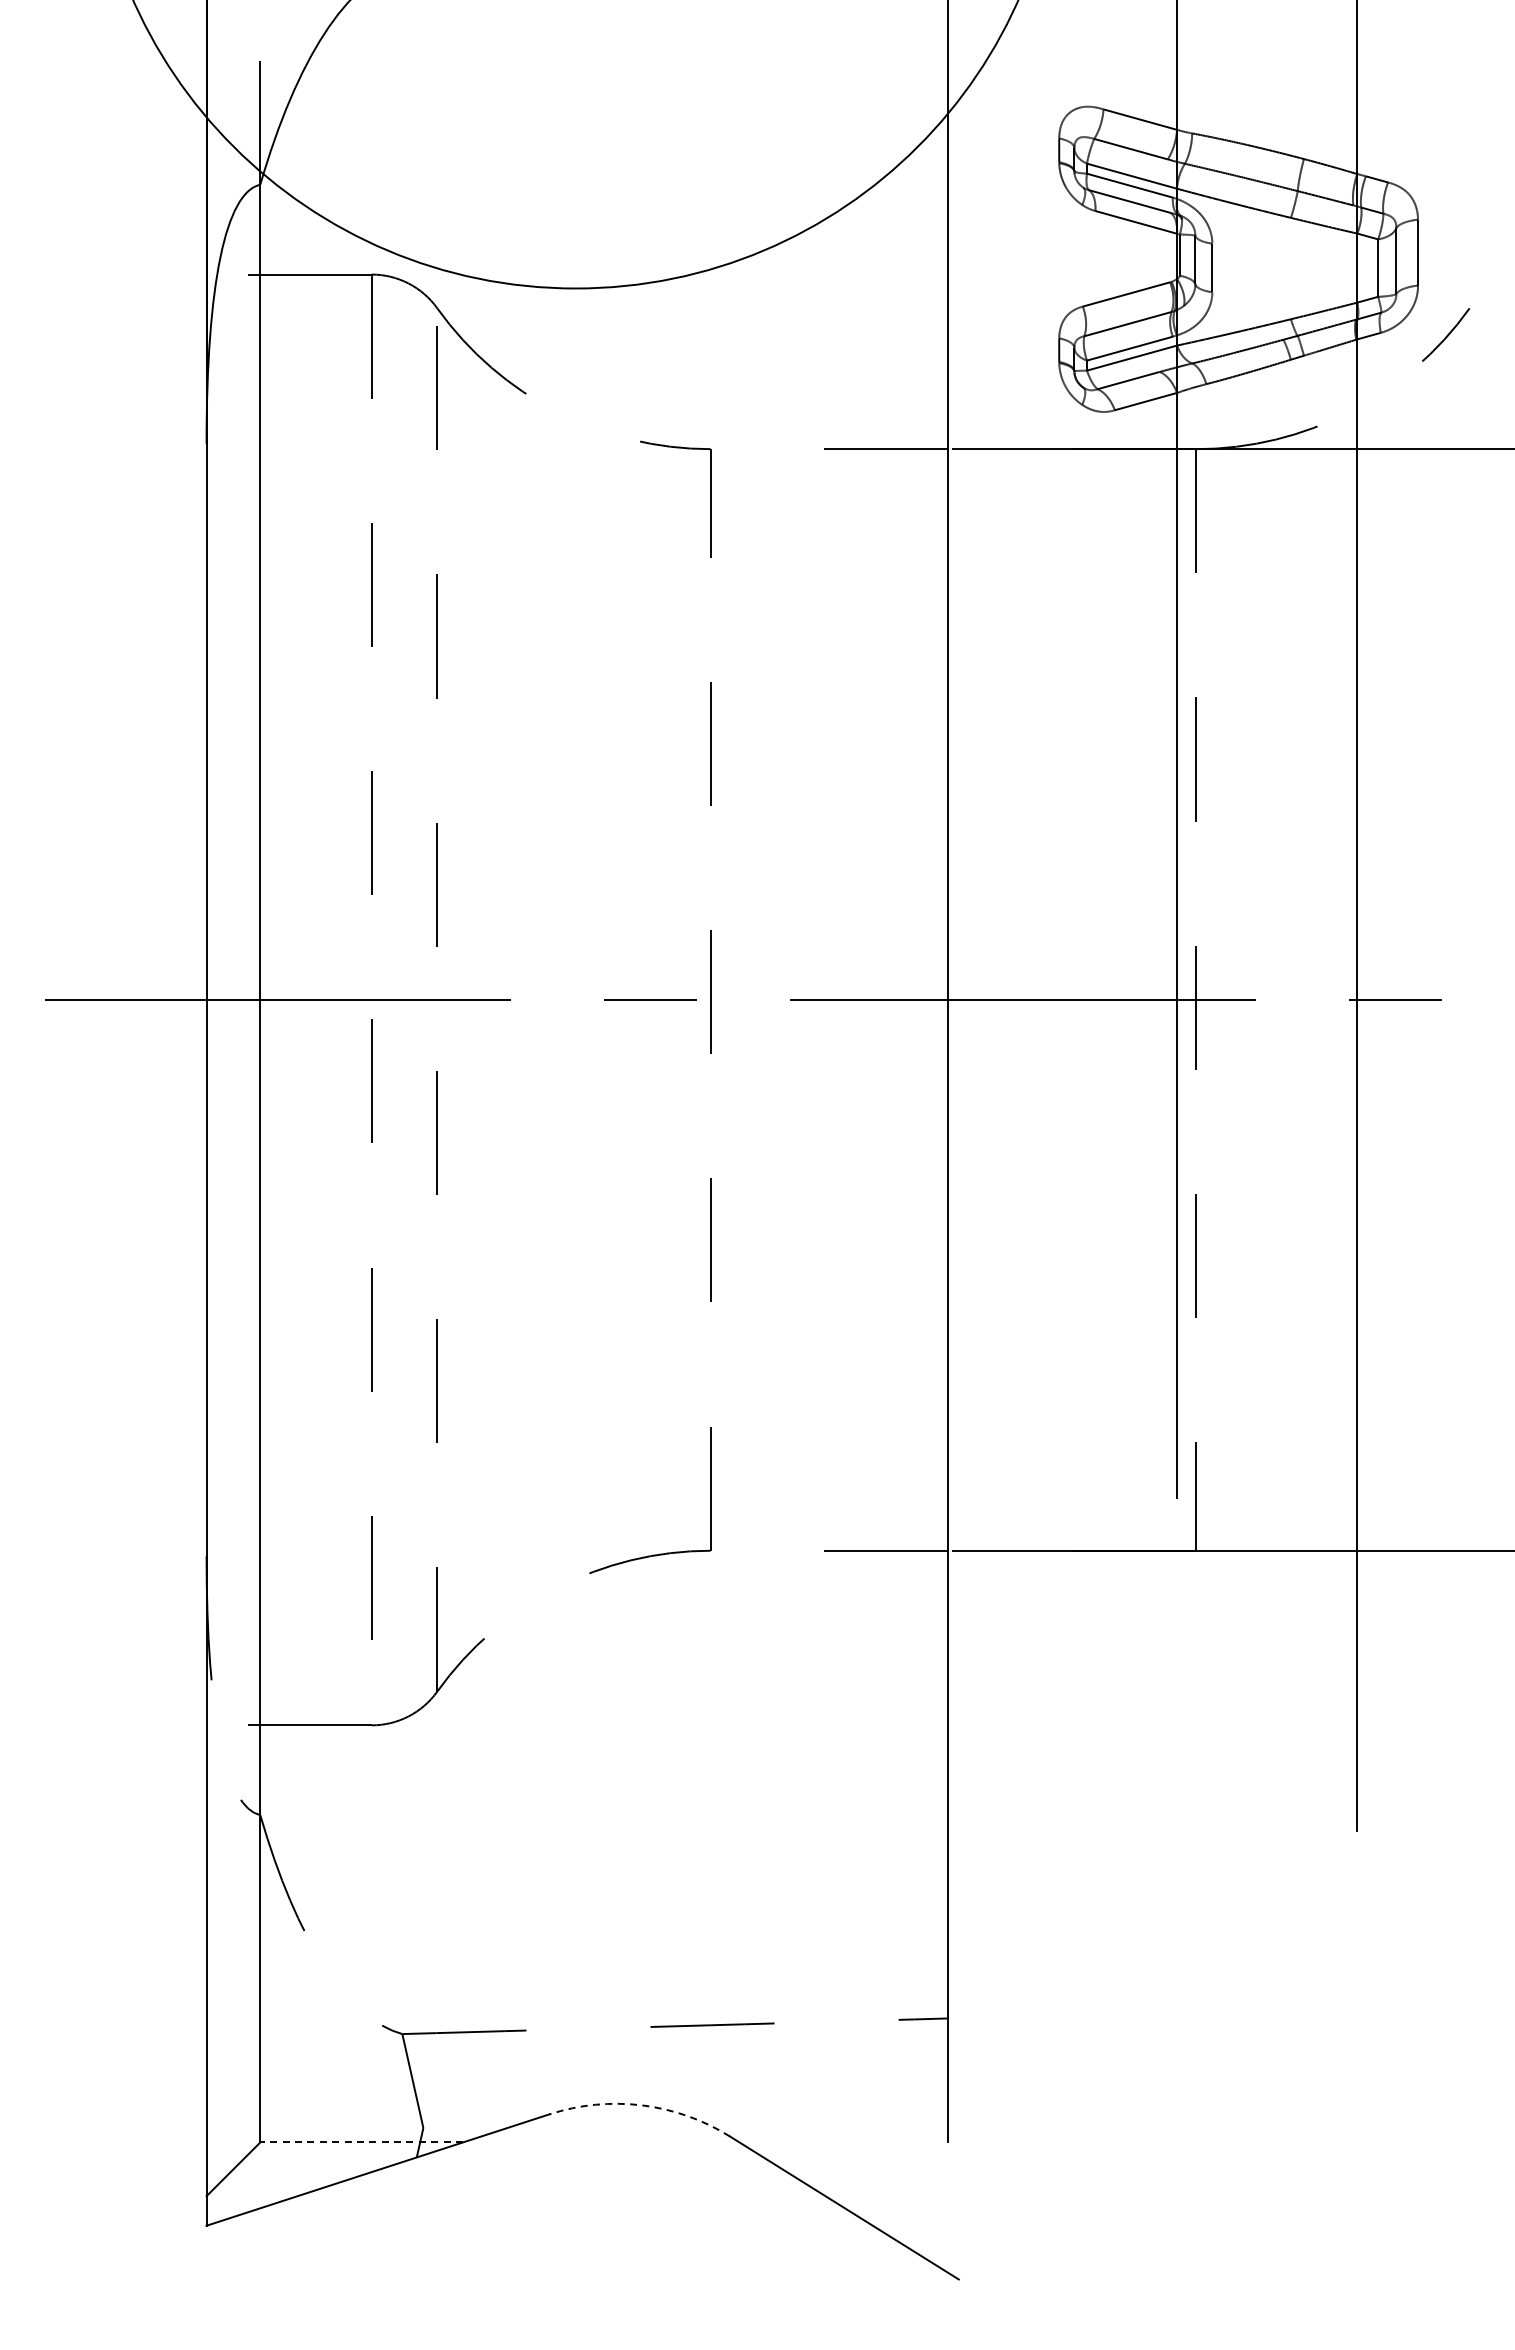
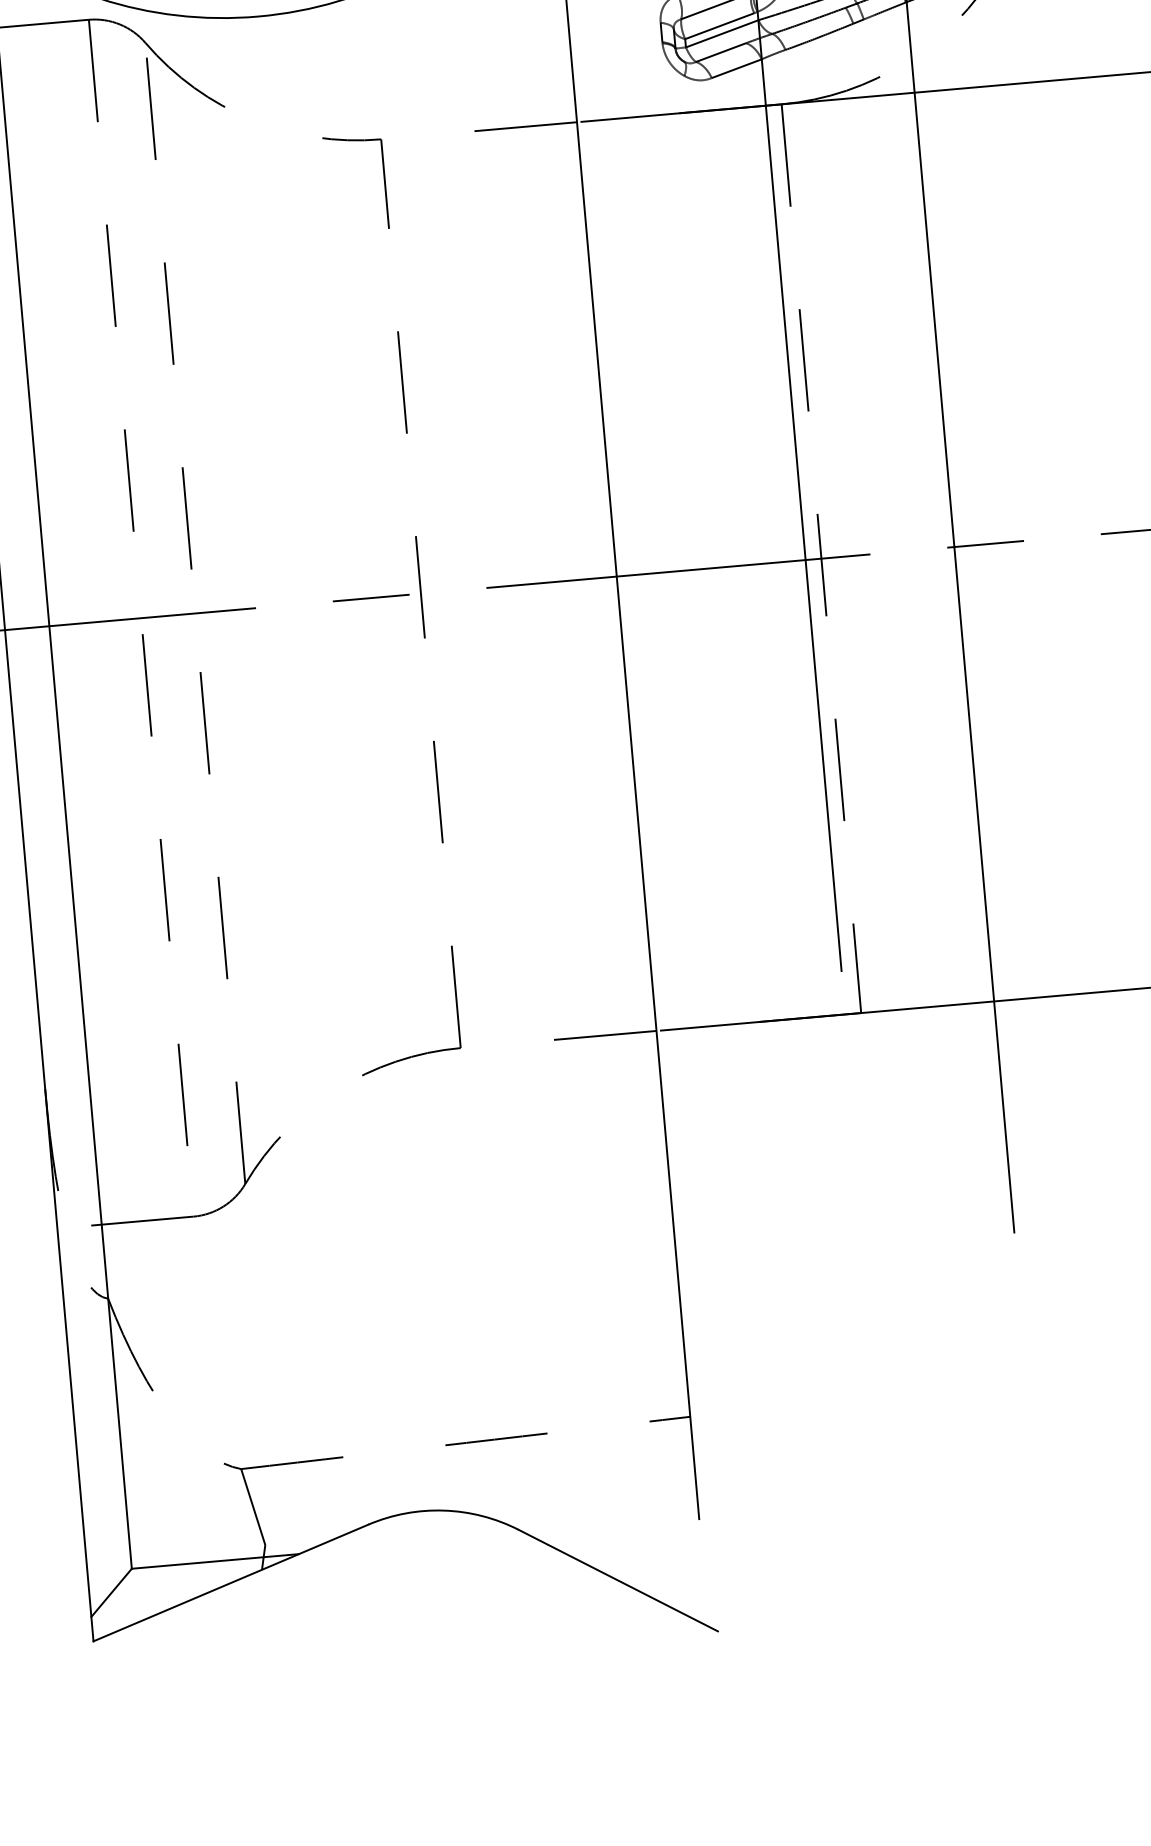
arc: (642, 2105) -> (444, 1510), dashed -> solid
line: (361, 2142) -> (215, 1561), dashed -> solid

